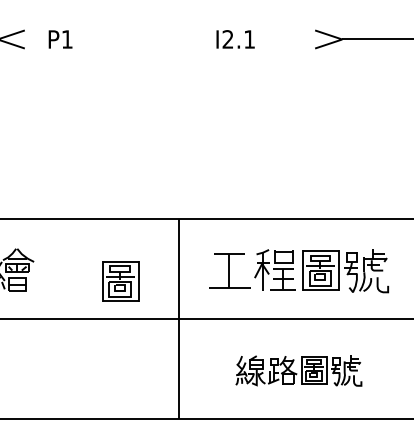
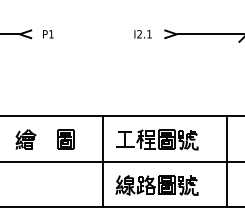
text: (234, 39) -> (142, 34), moved
part: (120, 281) -> (65, 139), moved
part: (297, 371) -> (156, 185), size x1.43

